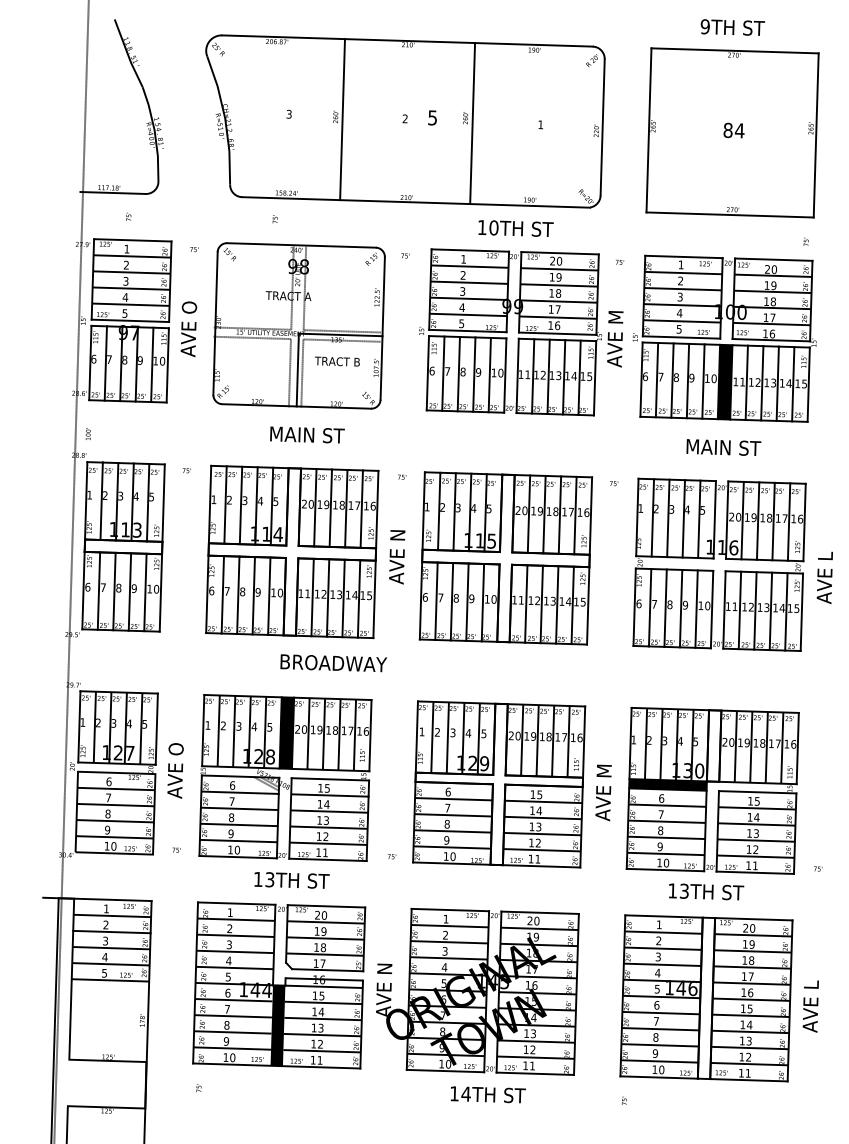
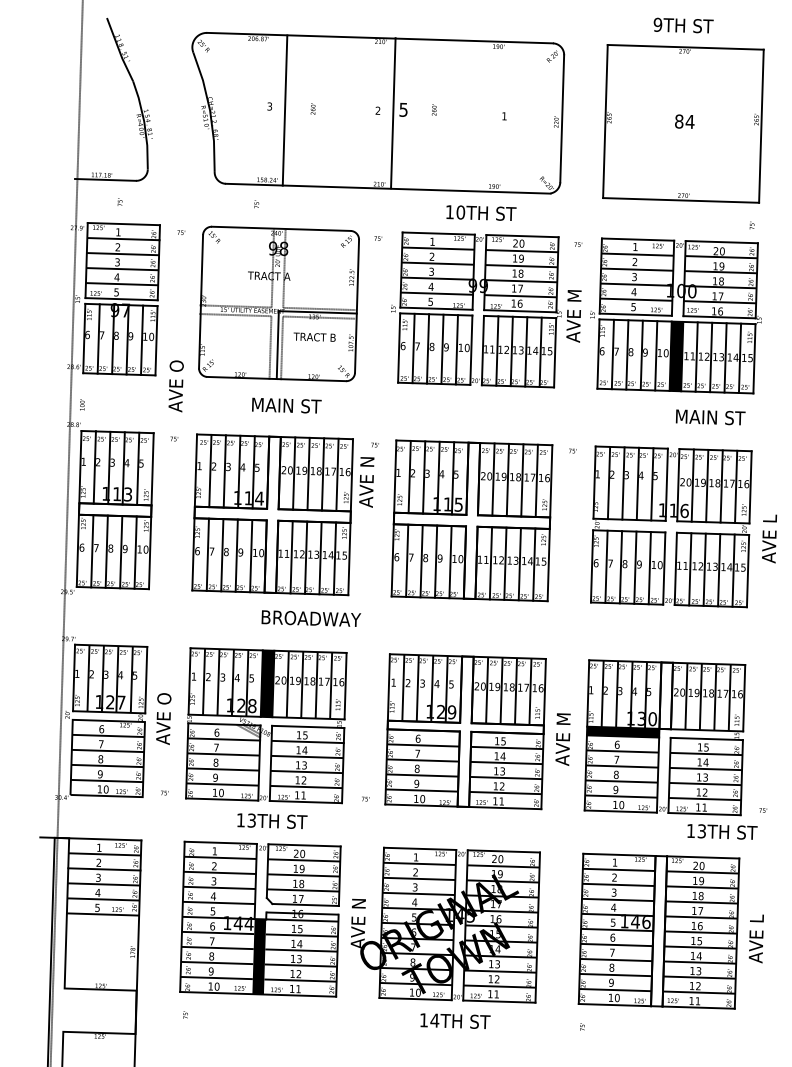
line: (342, 119) -> (284, 110), moved
line: (472, 123) -> (393, 113), moved
text: (188, 329) -> (175, 386), moved
text: (723, 447) -> (710, 417), moved
text: (397, 557) -> (367, 482), moved
text: (706, 891) -> (722, 831), moved

